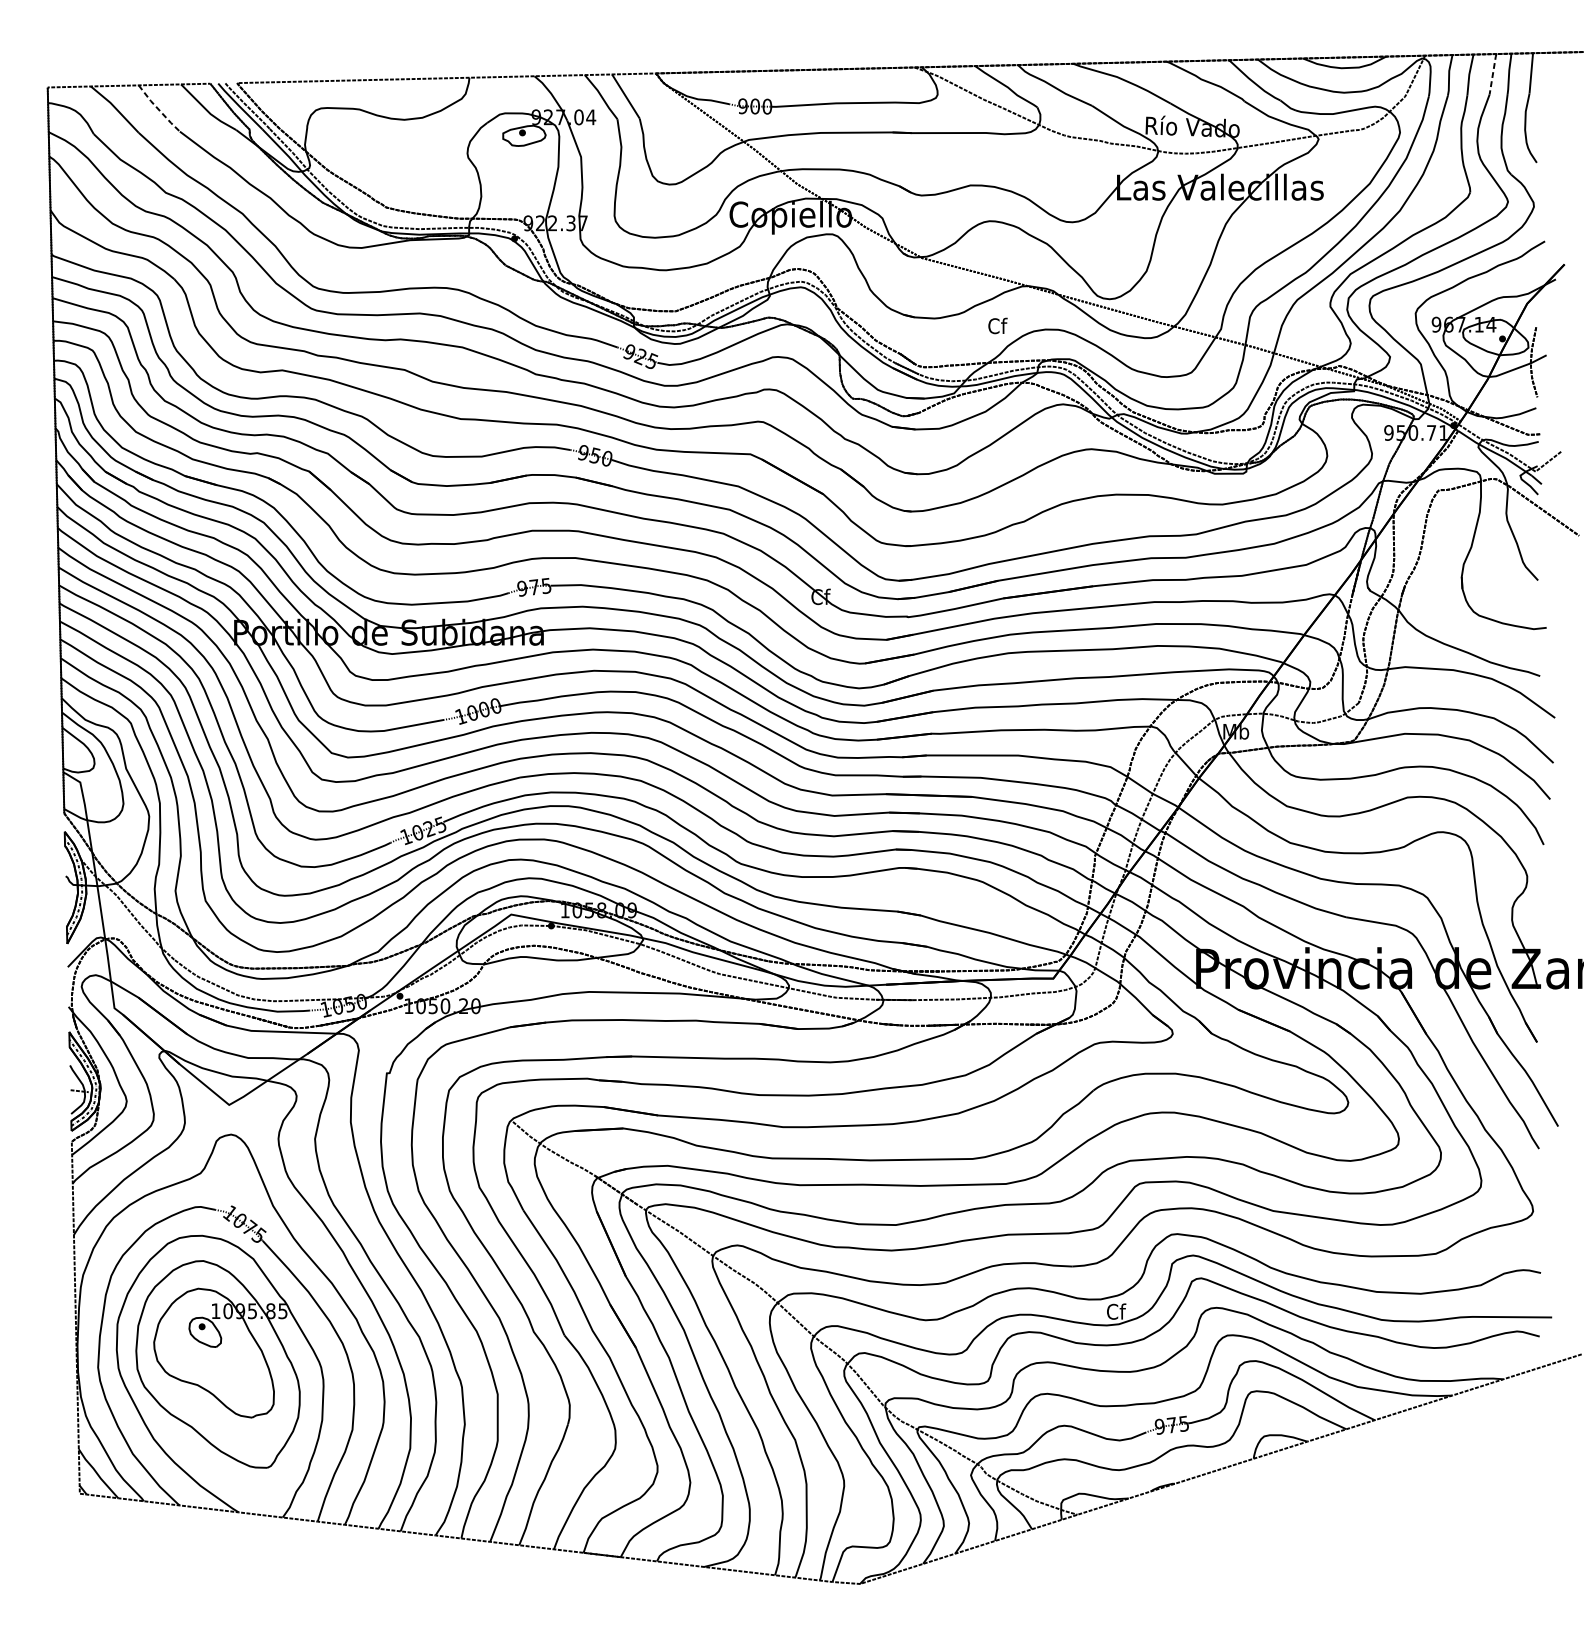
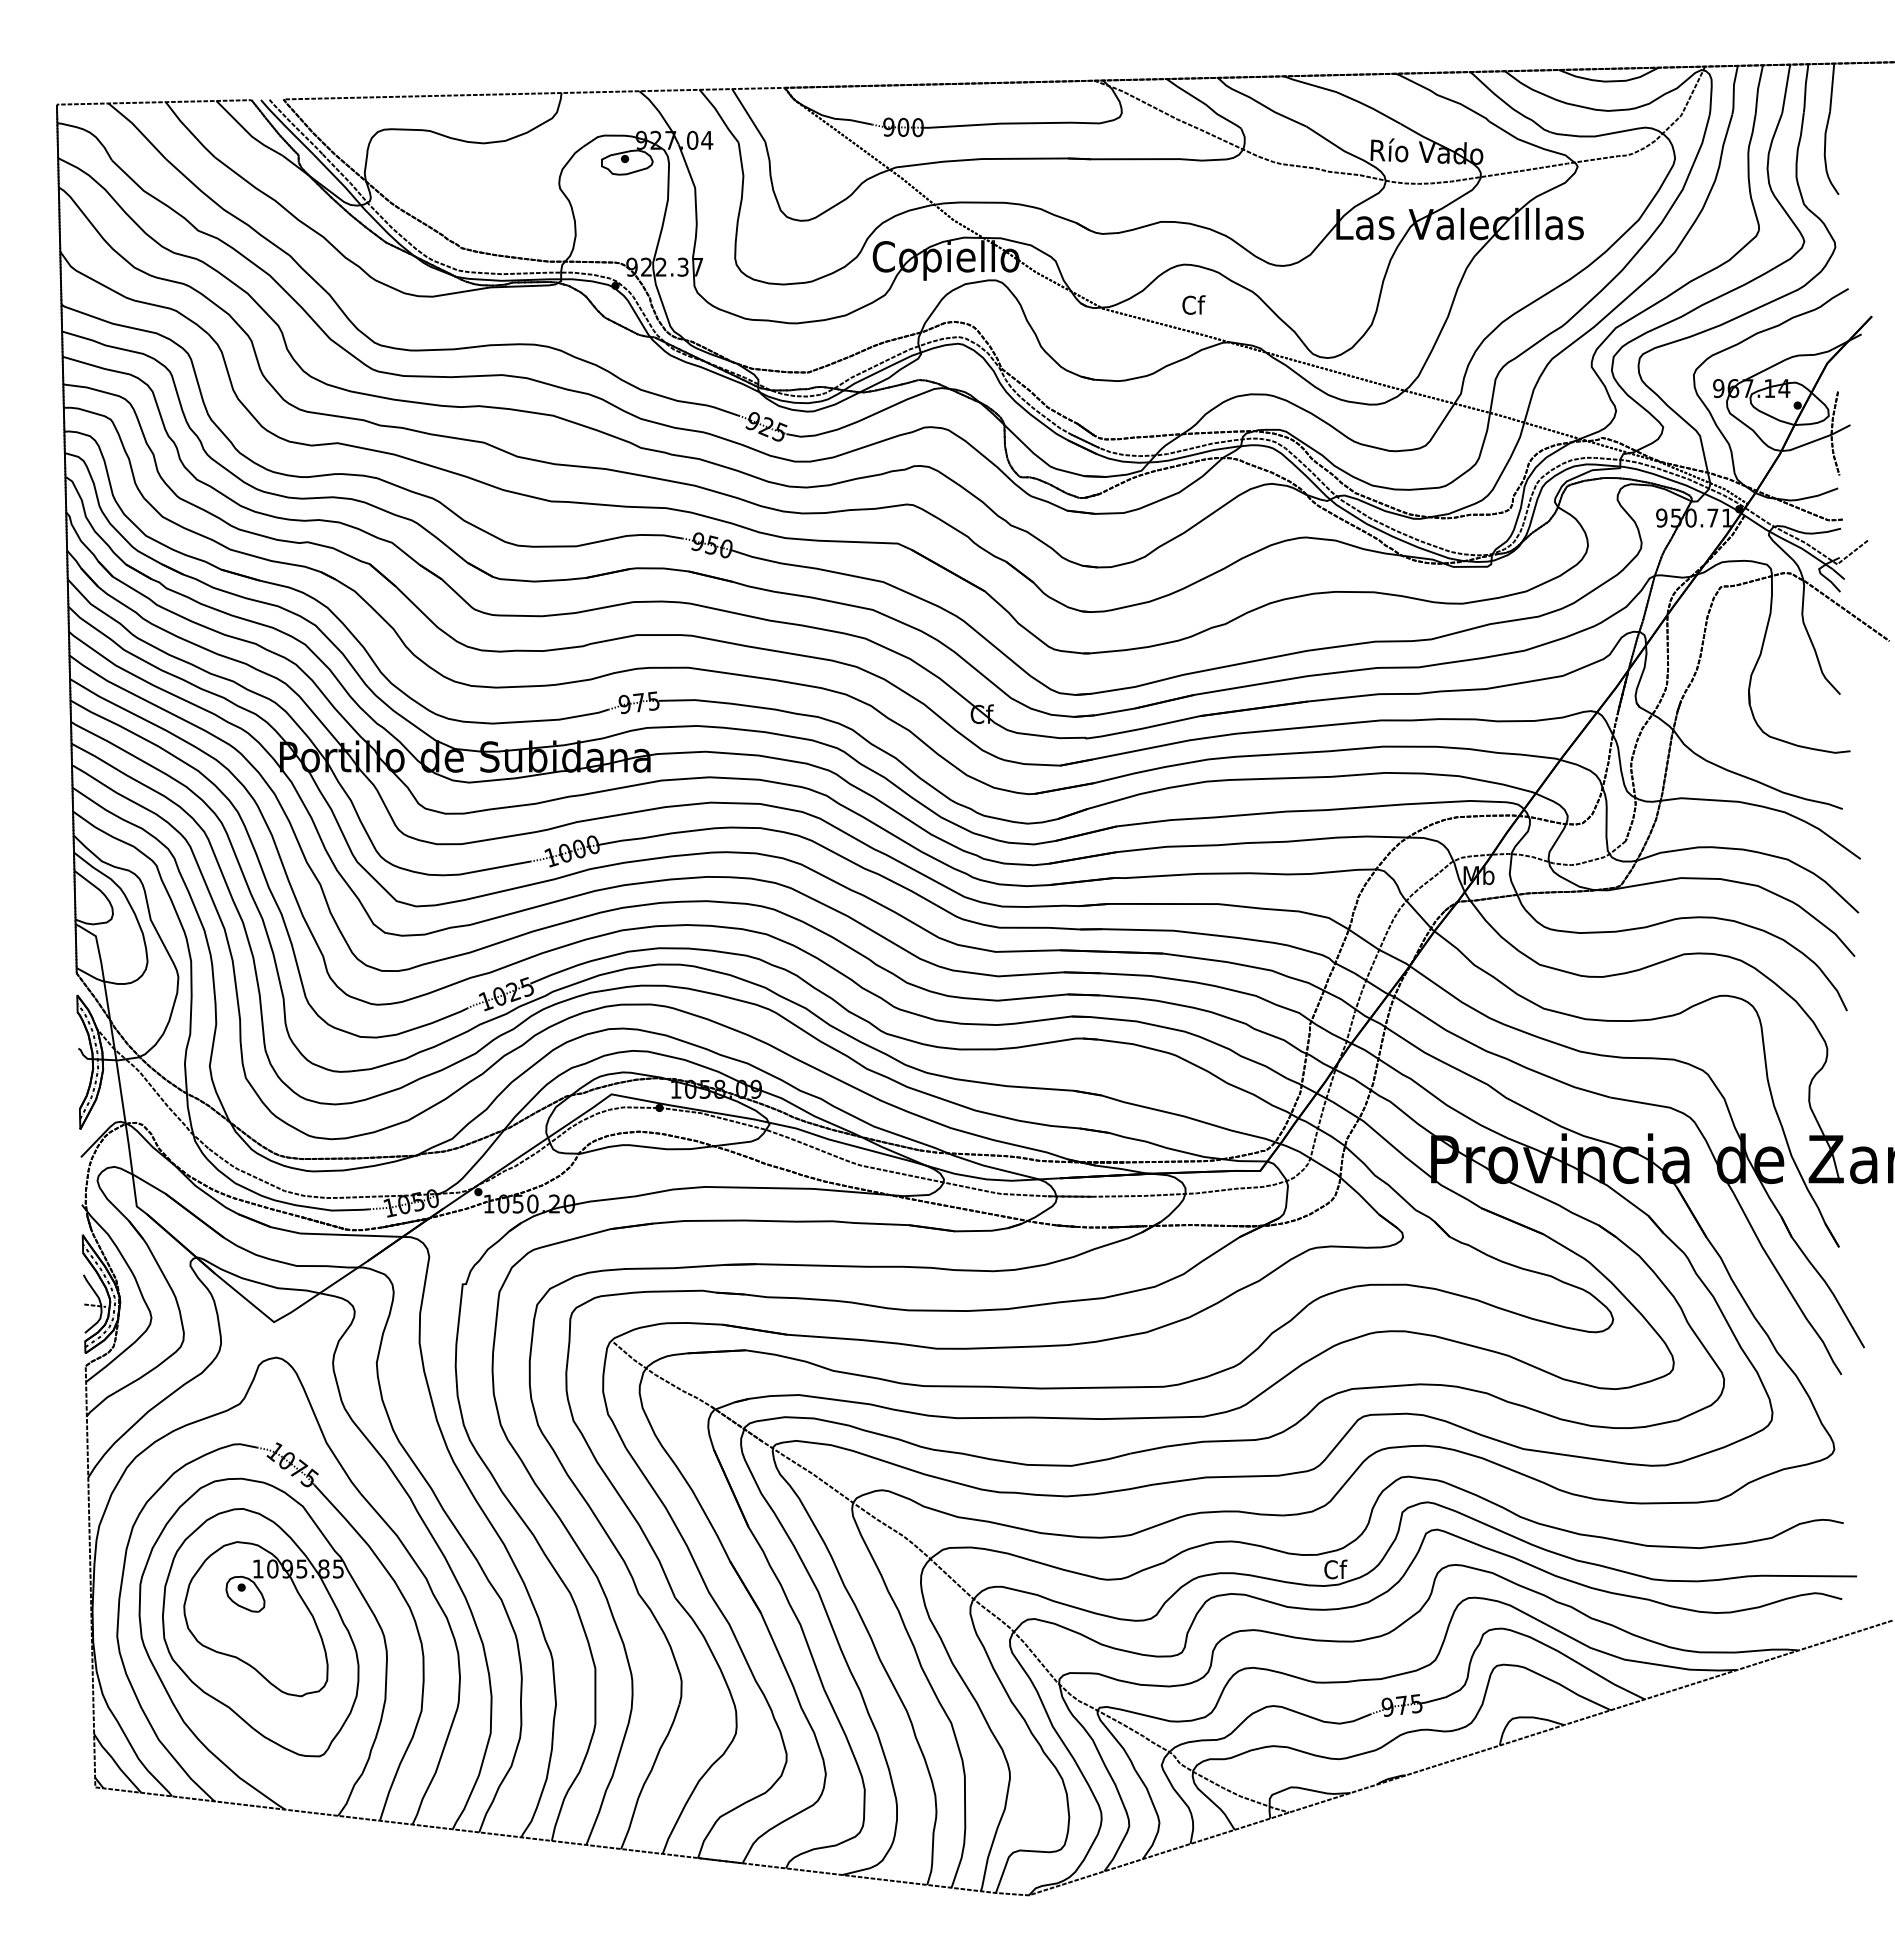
line: (1493, 73) -> (1786, 88), dashed -> solid
line: (158, 109) -> (189, 131), dashed -> solid
text: (997, 325) -> (1193, 304), moved

